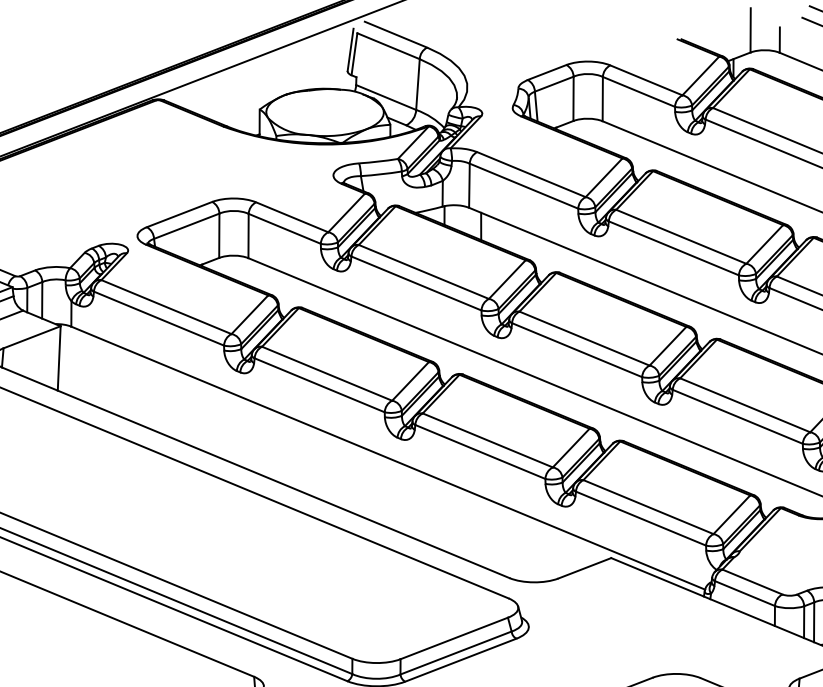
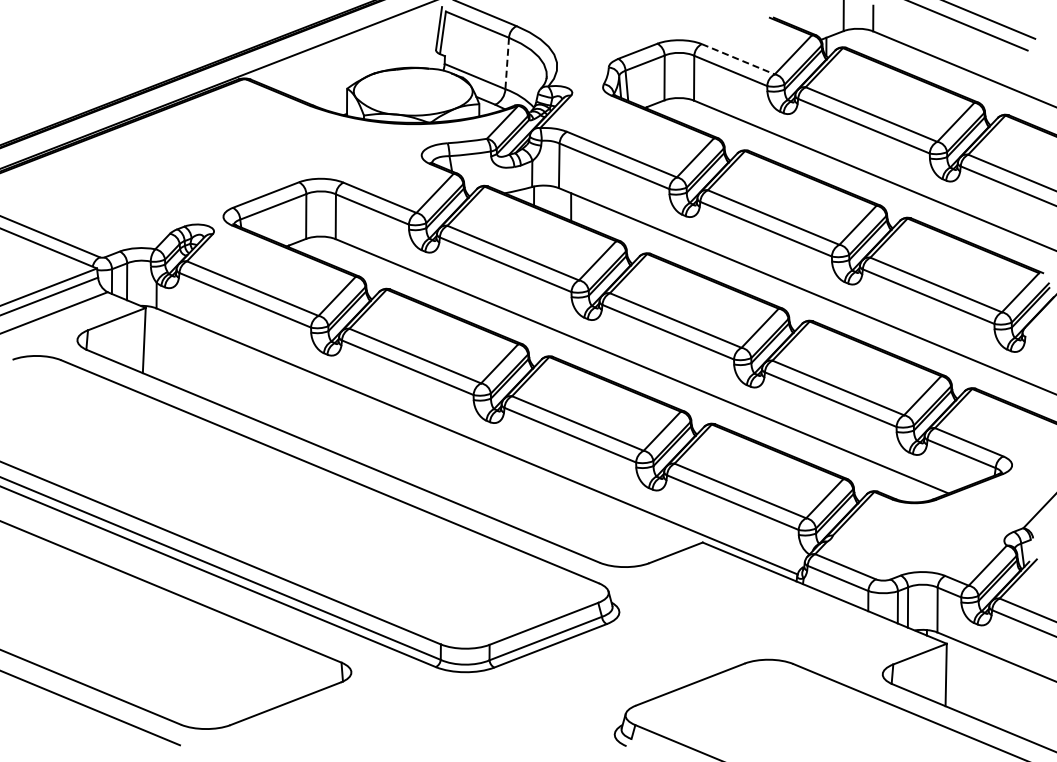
line: (646, 80) -> (738, 59), solid -> dashed
line: (418, 84) -> (507, 63), solid -> dashed

